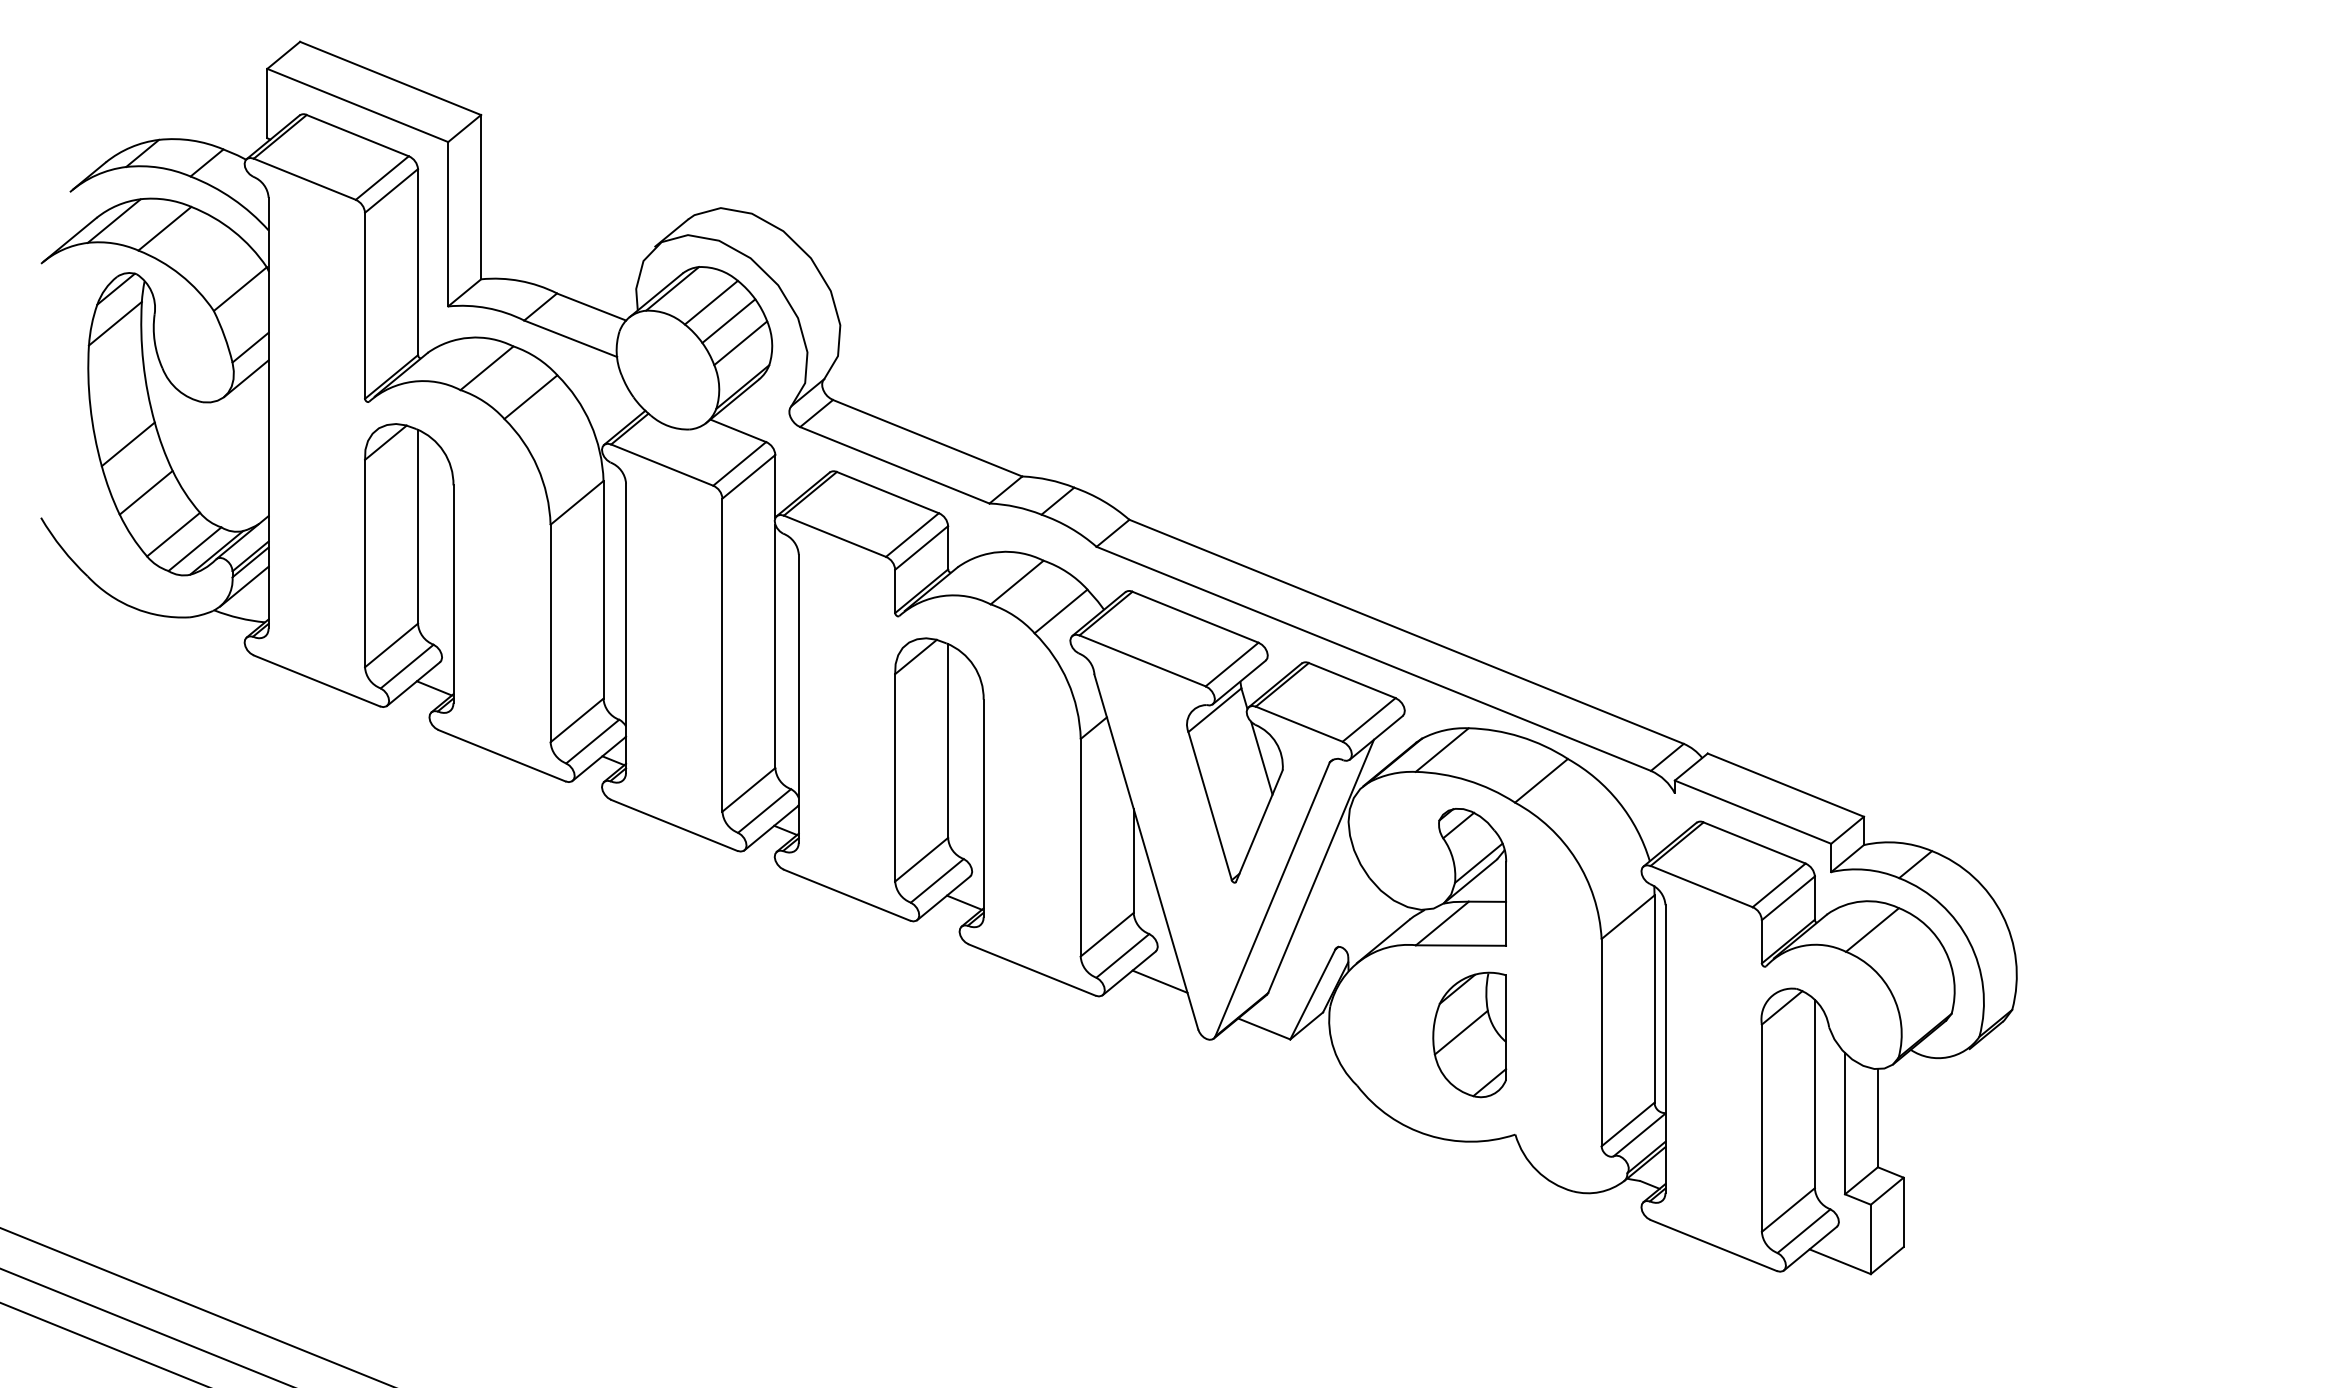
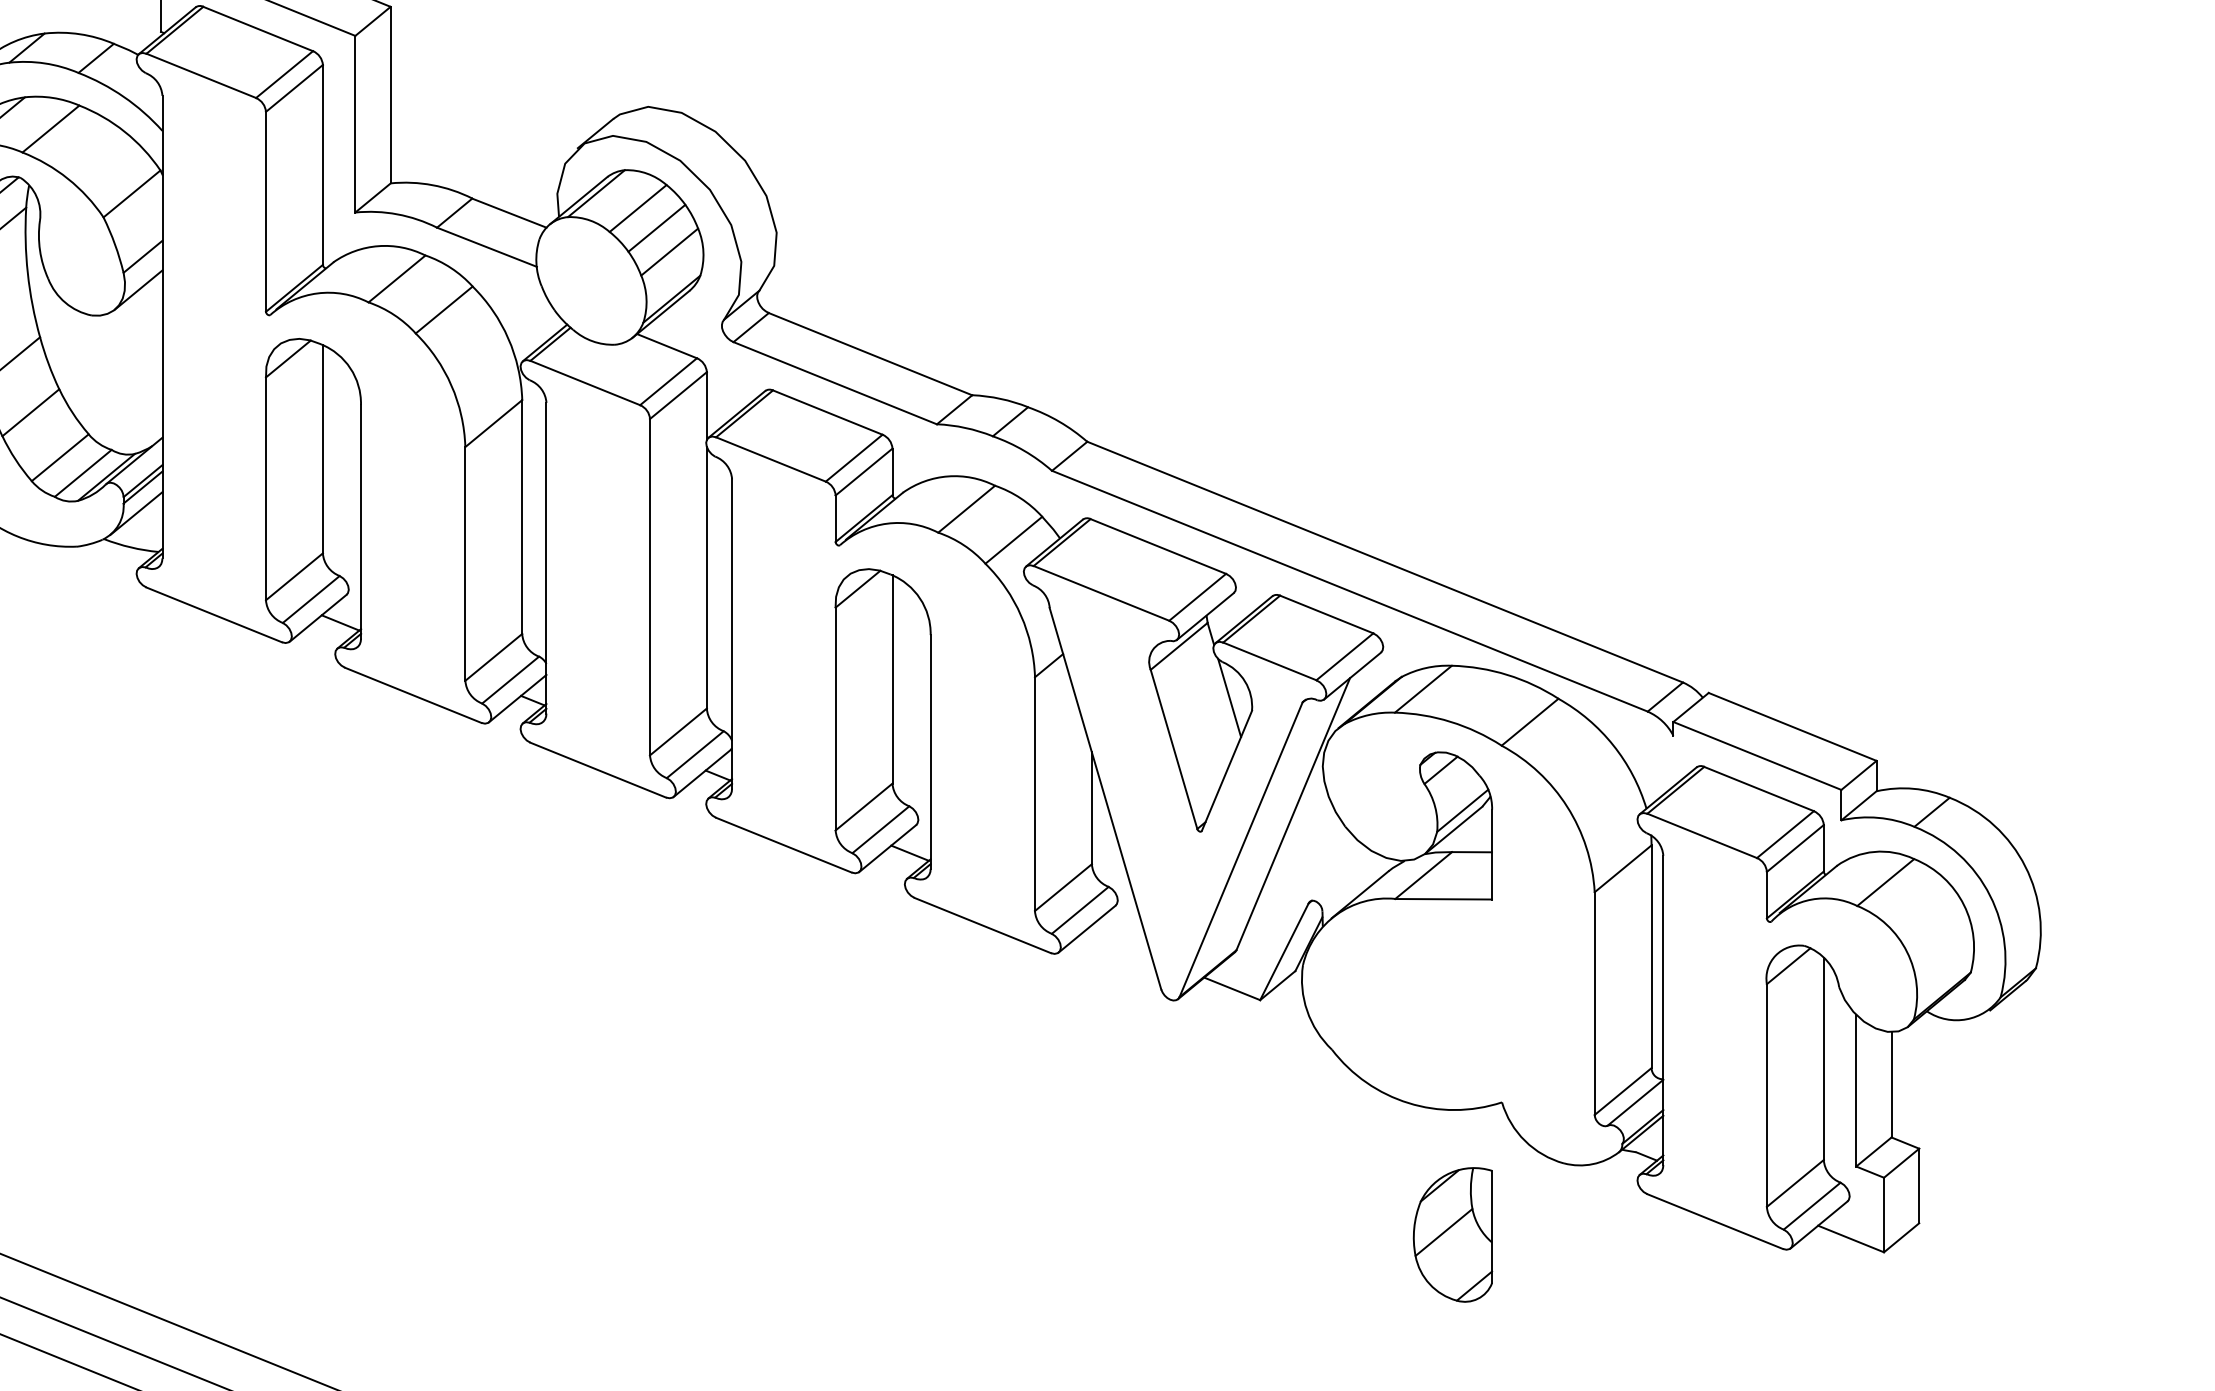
line: (1159, 981) -> (1119, 937), removed
part: (1469, 1034) -> (1452, 1234), moved

